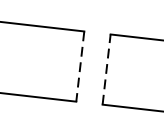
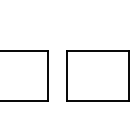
line: (79, 66) -> (47, 76), dashed -> solid
line: (106, 68) -> (66, 75), dashed -> solid

